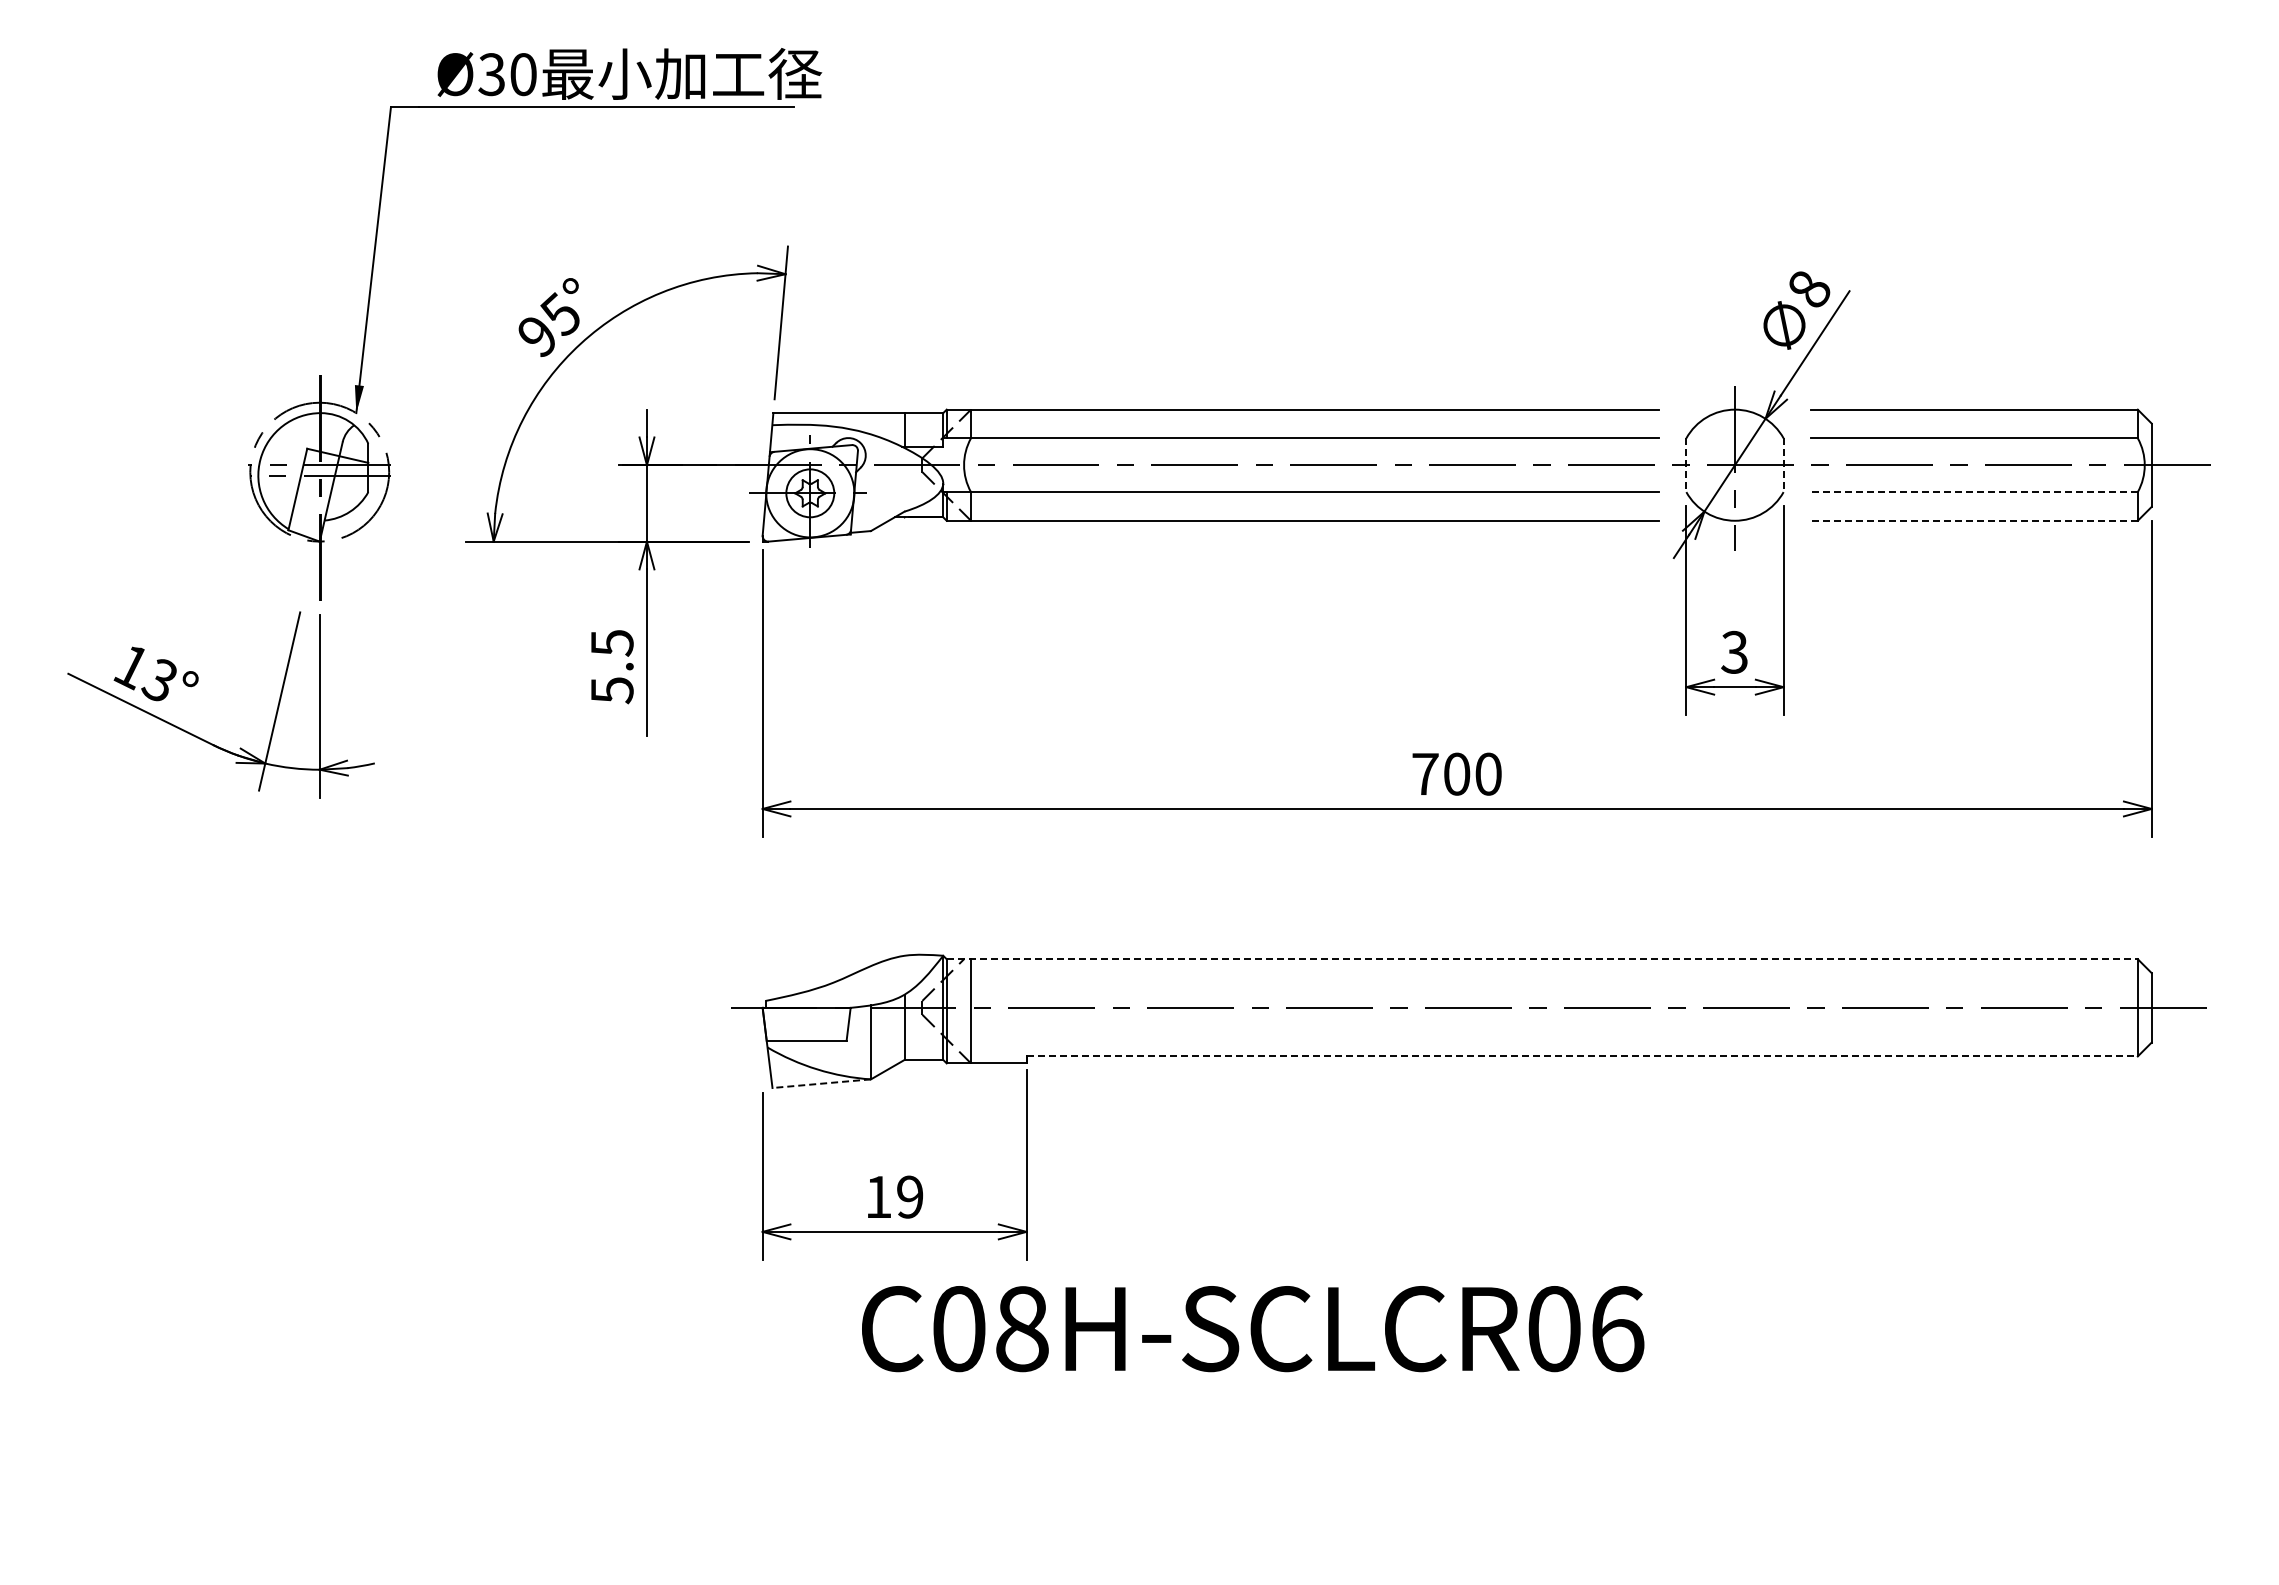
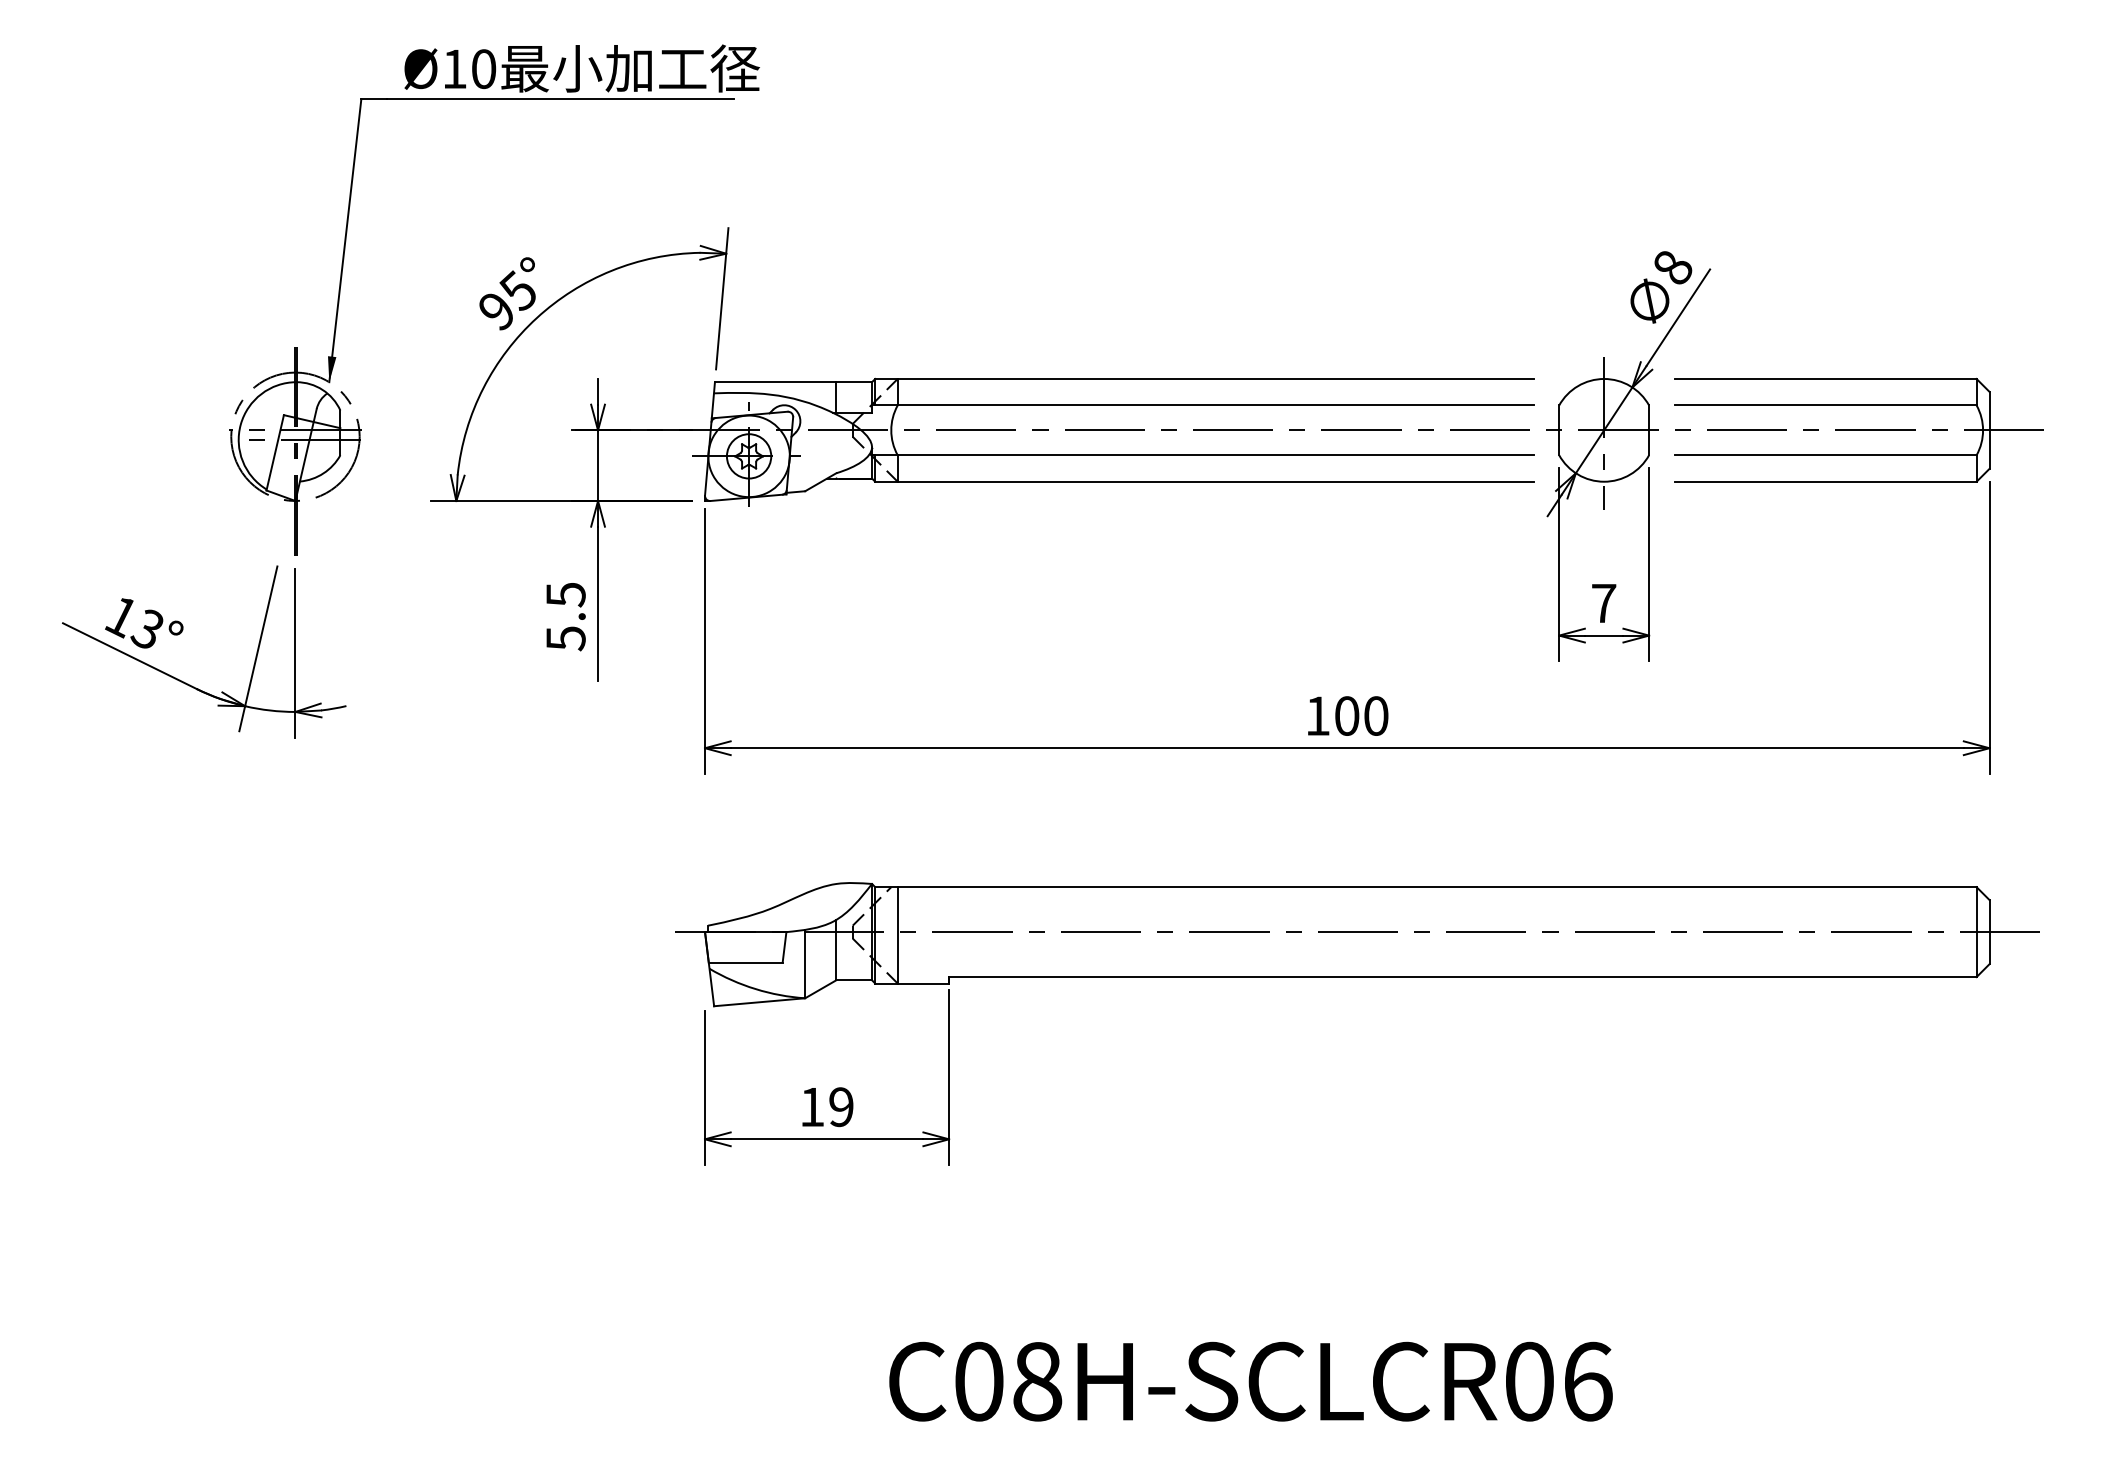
text: (491, 74) -> (454, 69), Ø30 -> Ø10
line: (1686, 465) -> (1559, 430), dashed -> solid
line: (1783, 465) -> (1649, 430), dashed -> solid
line: (1974, 492) -> (1825, 455), dashed -> solid
line: (1974, 520) -> (1825, 481), dashed -> solid
text: (1734, 651) -> (1603, 602), 3 -> 7
text: (1425, 773) -> (1317, 715), 700 -> 100
line: (1542, 959) -> (1426, 887), dashed -> solid
line: (1582, 1056) -> (1463, 977), dashed -> solid
line: (821, 1083) -> (759, 1002), dashed -> solid
text: (1253, 1329) -> (1251, 1382), moved

